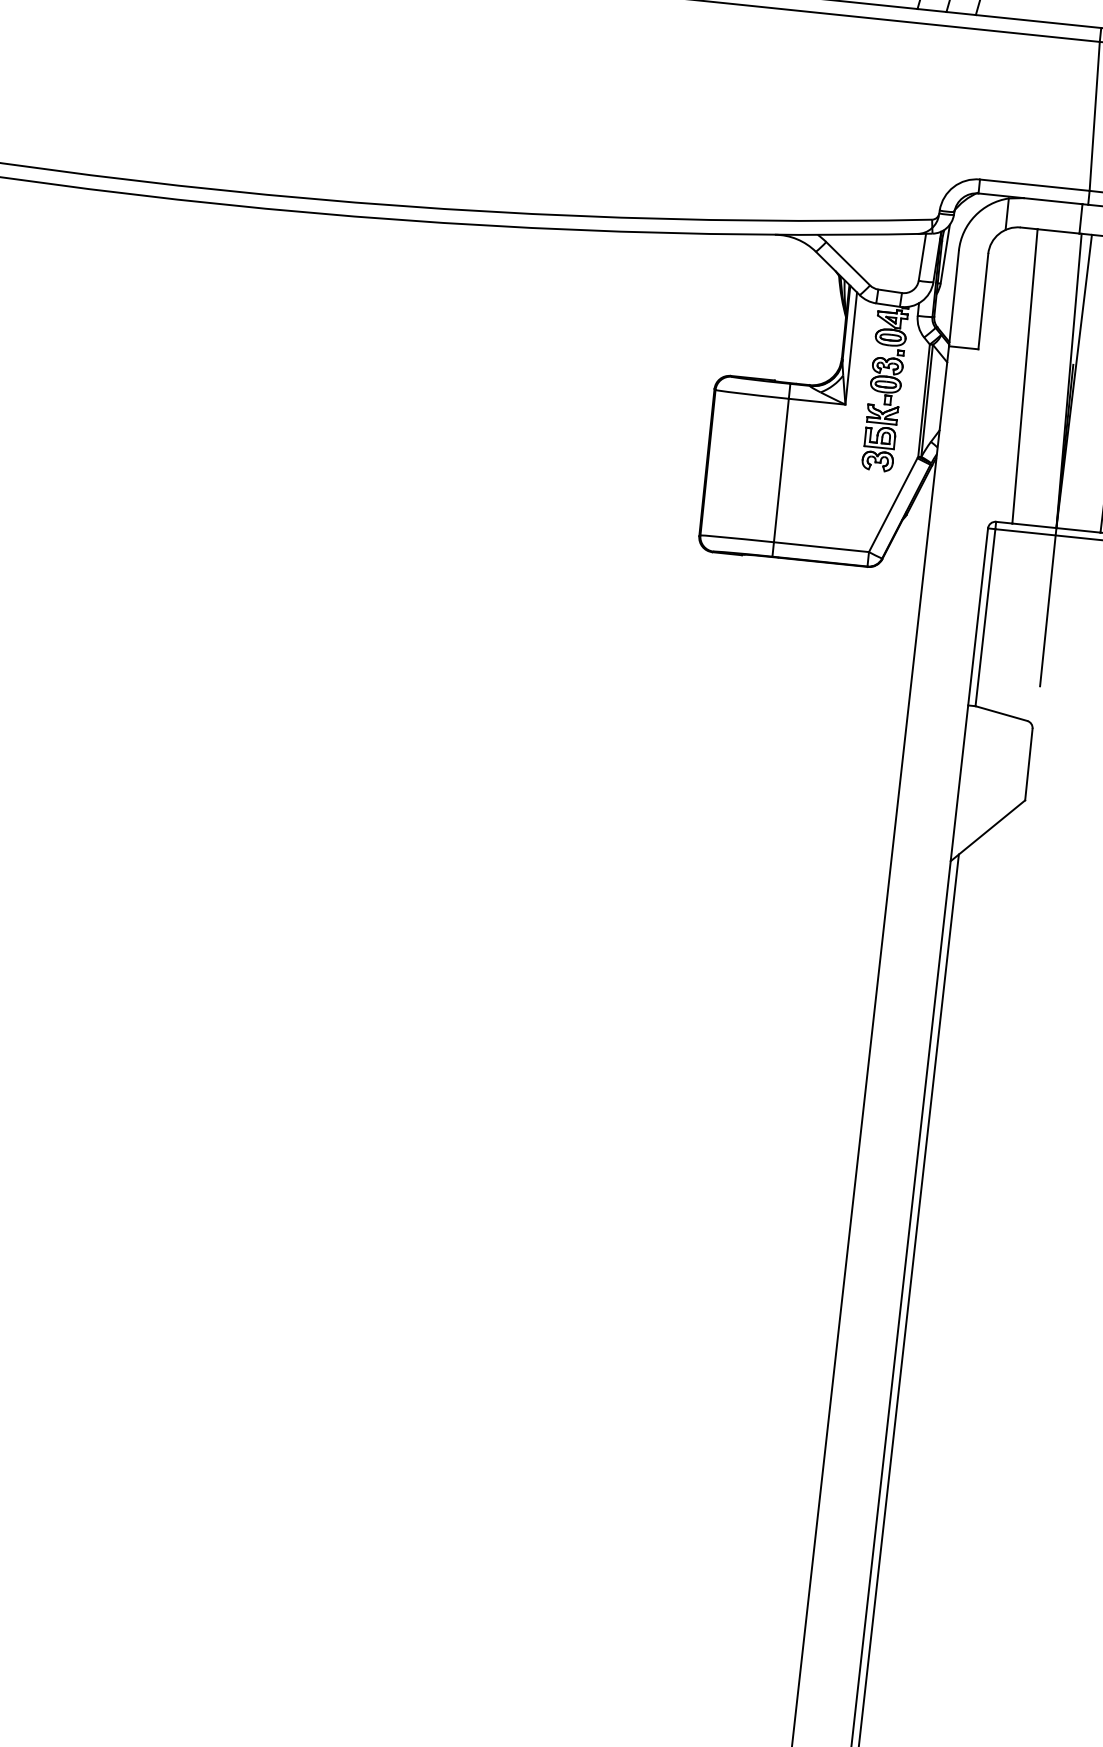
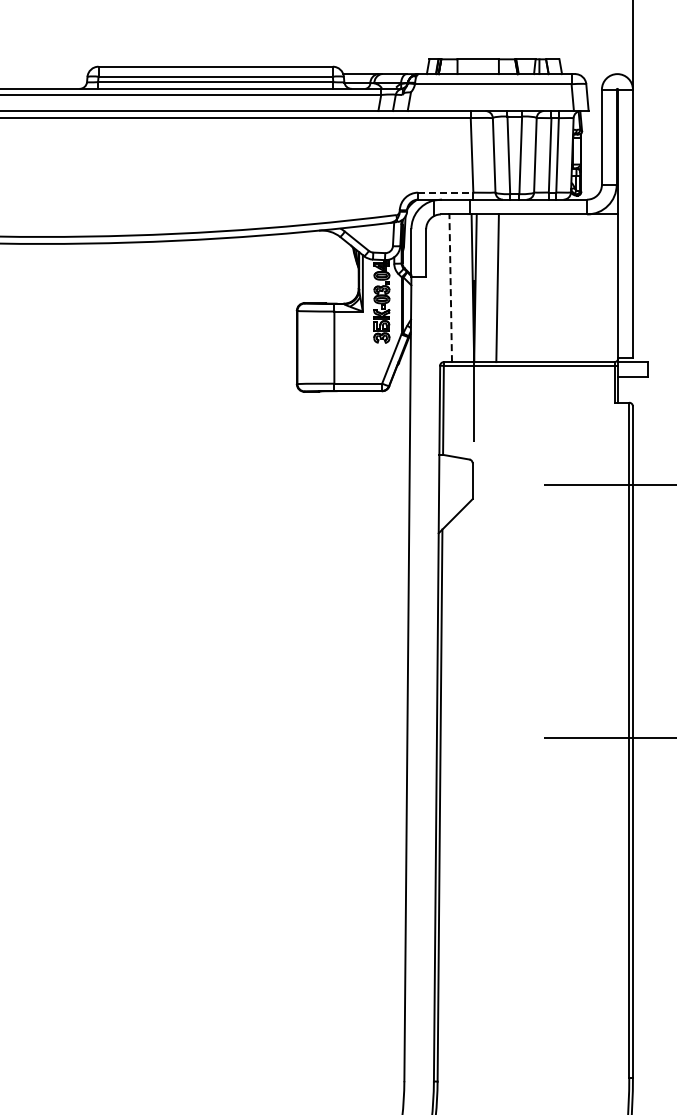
line: (1034, 184) -> (445, 192), solid -> dashed
line: (1024, 376) -> (450, 288), solid -> dashed

